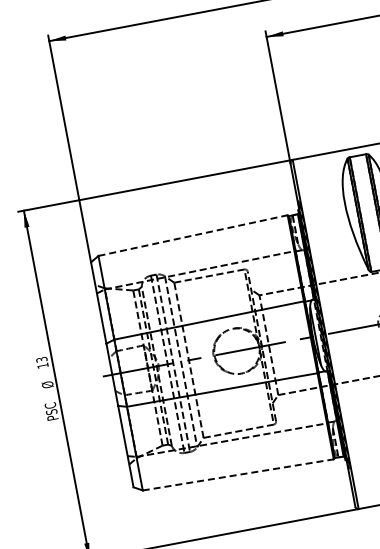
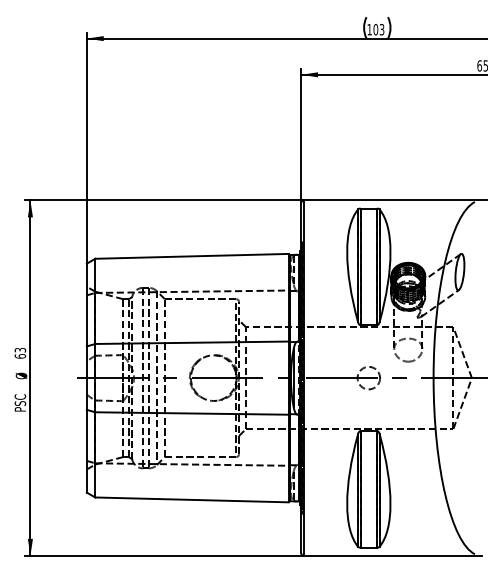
line: (193, 235) -> (192, 256), dashed -> solid
text: (43, 365) -> (20, 356), 13 -> 63
line: (238, 474) -> (192, 499), dashed -> solid

